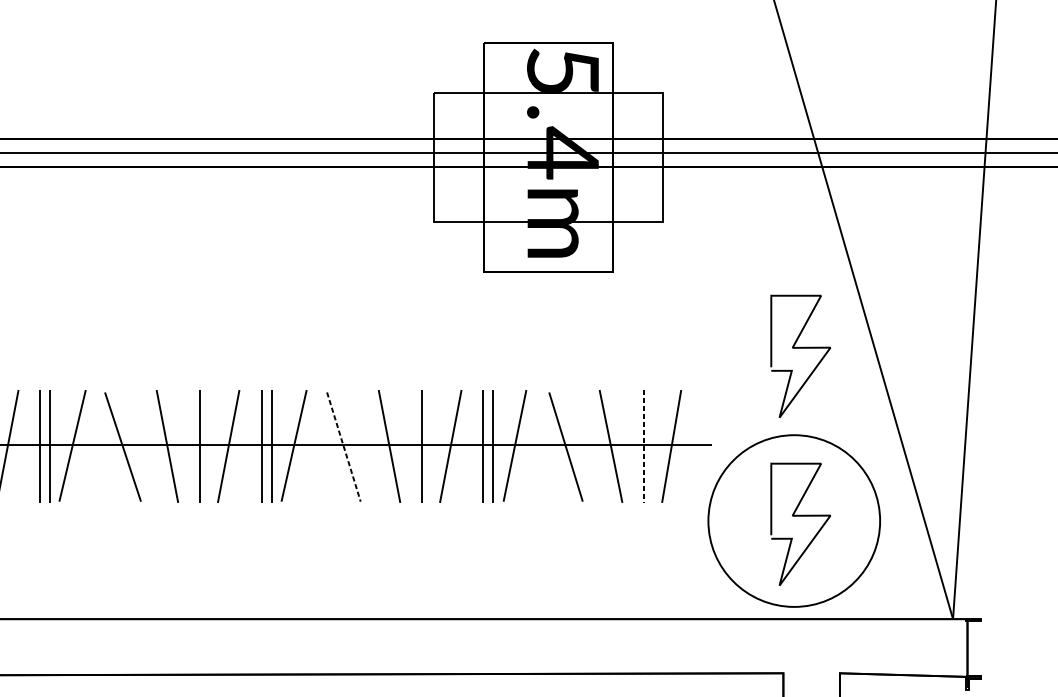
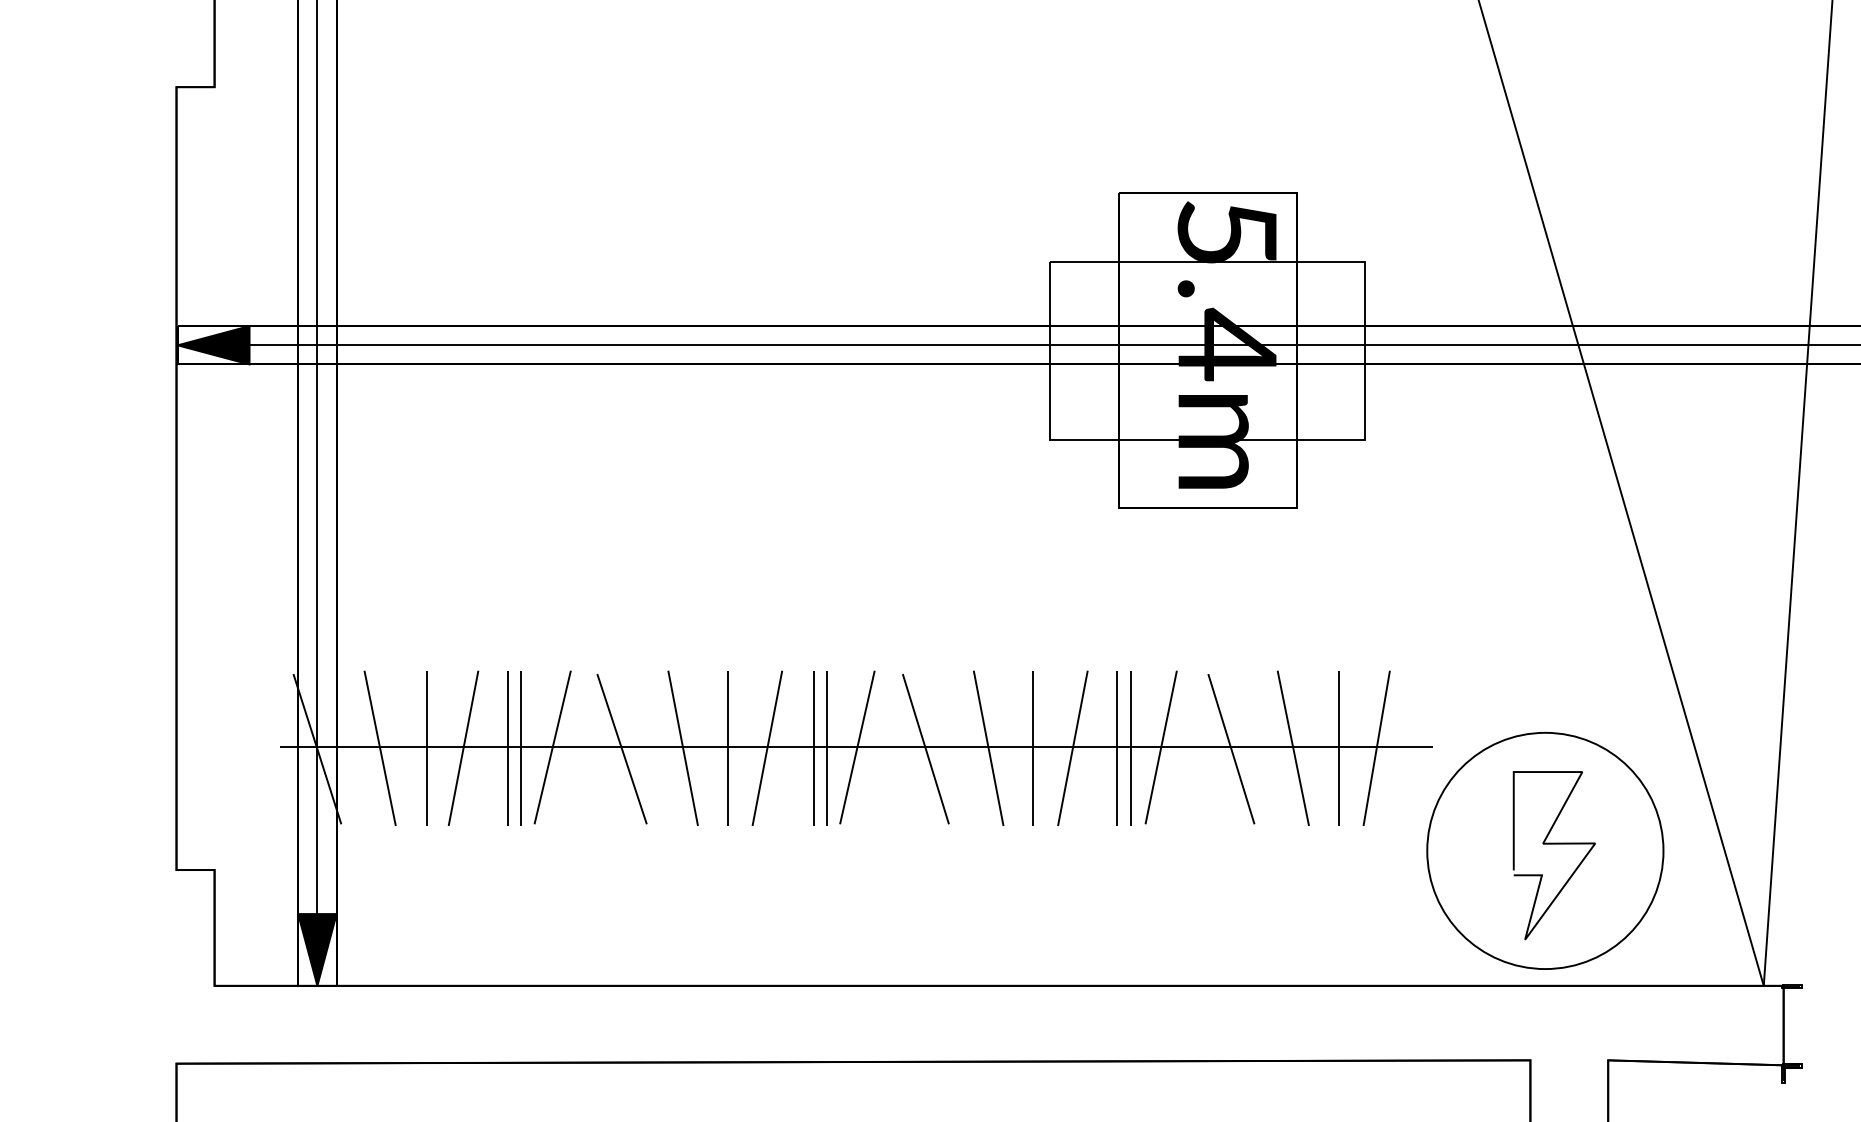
curve: (800, 348) -> (1553, 613), removed
line: (643, 446) -> (1338, 748), dashed -> solid
line: (343, 447) -> (925, 749), dashed -> solid

